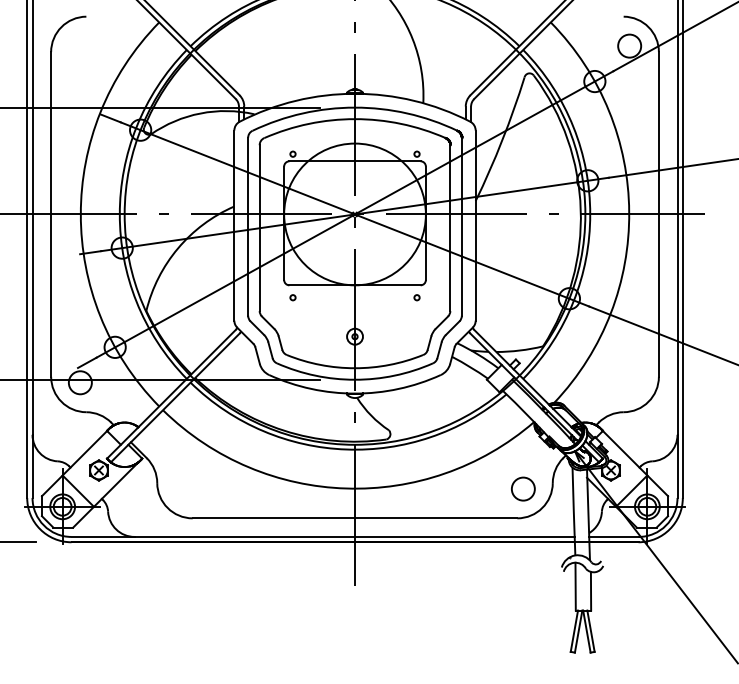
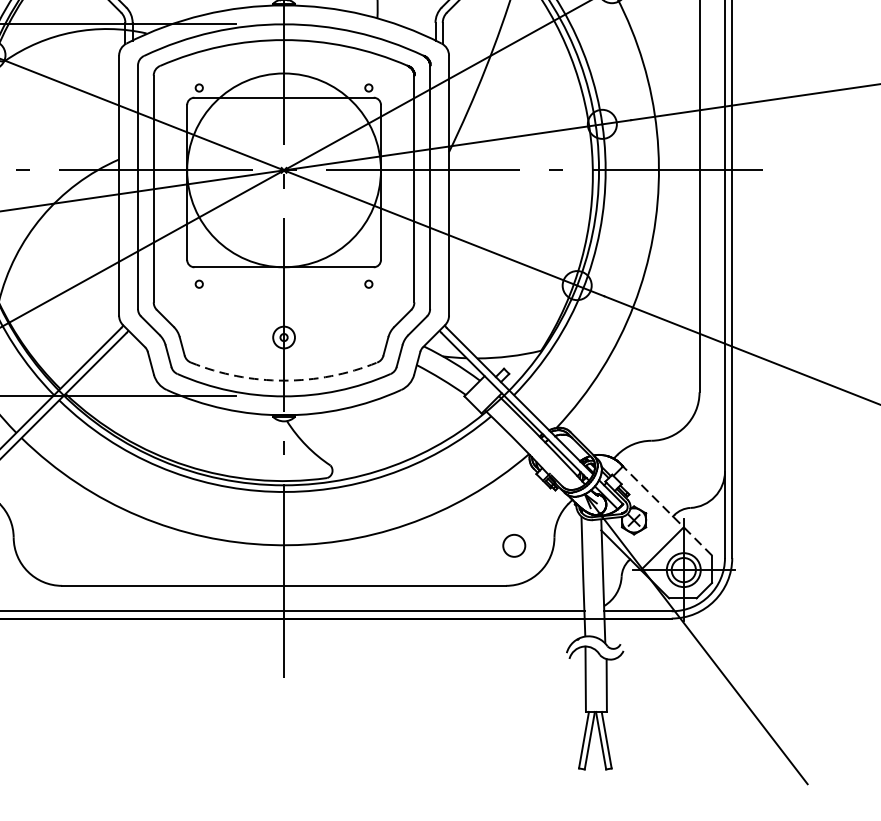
arc: (355, 368) -> (284, 380), solid -> dashed
line: (635, 463) -> (667, 510), solid -> dashed
circle: (523, 488) -> (514, 545), size x0.7

